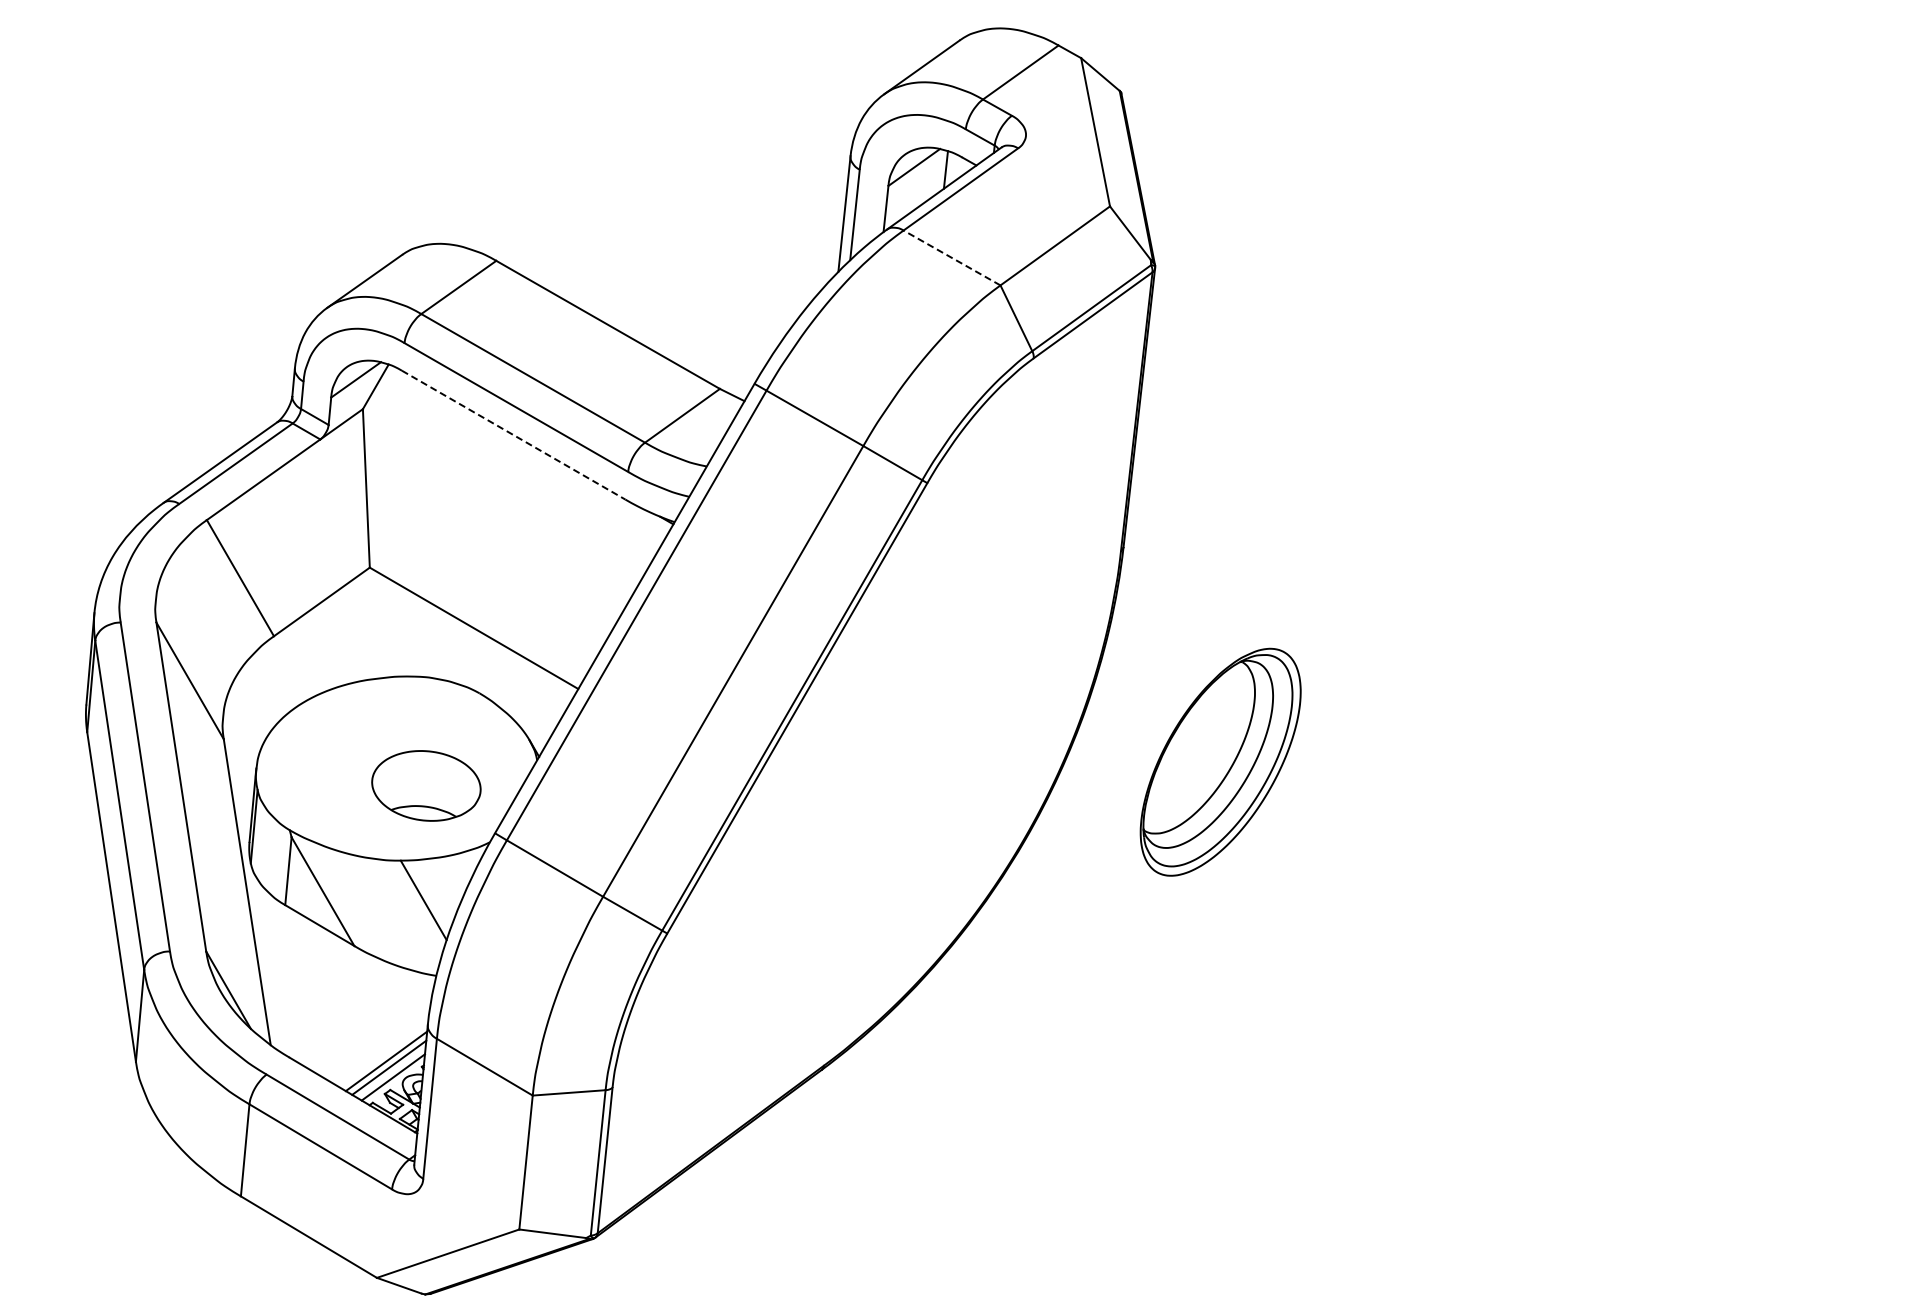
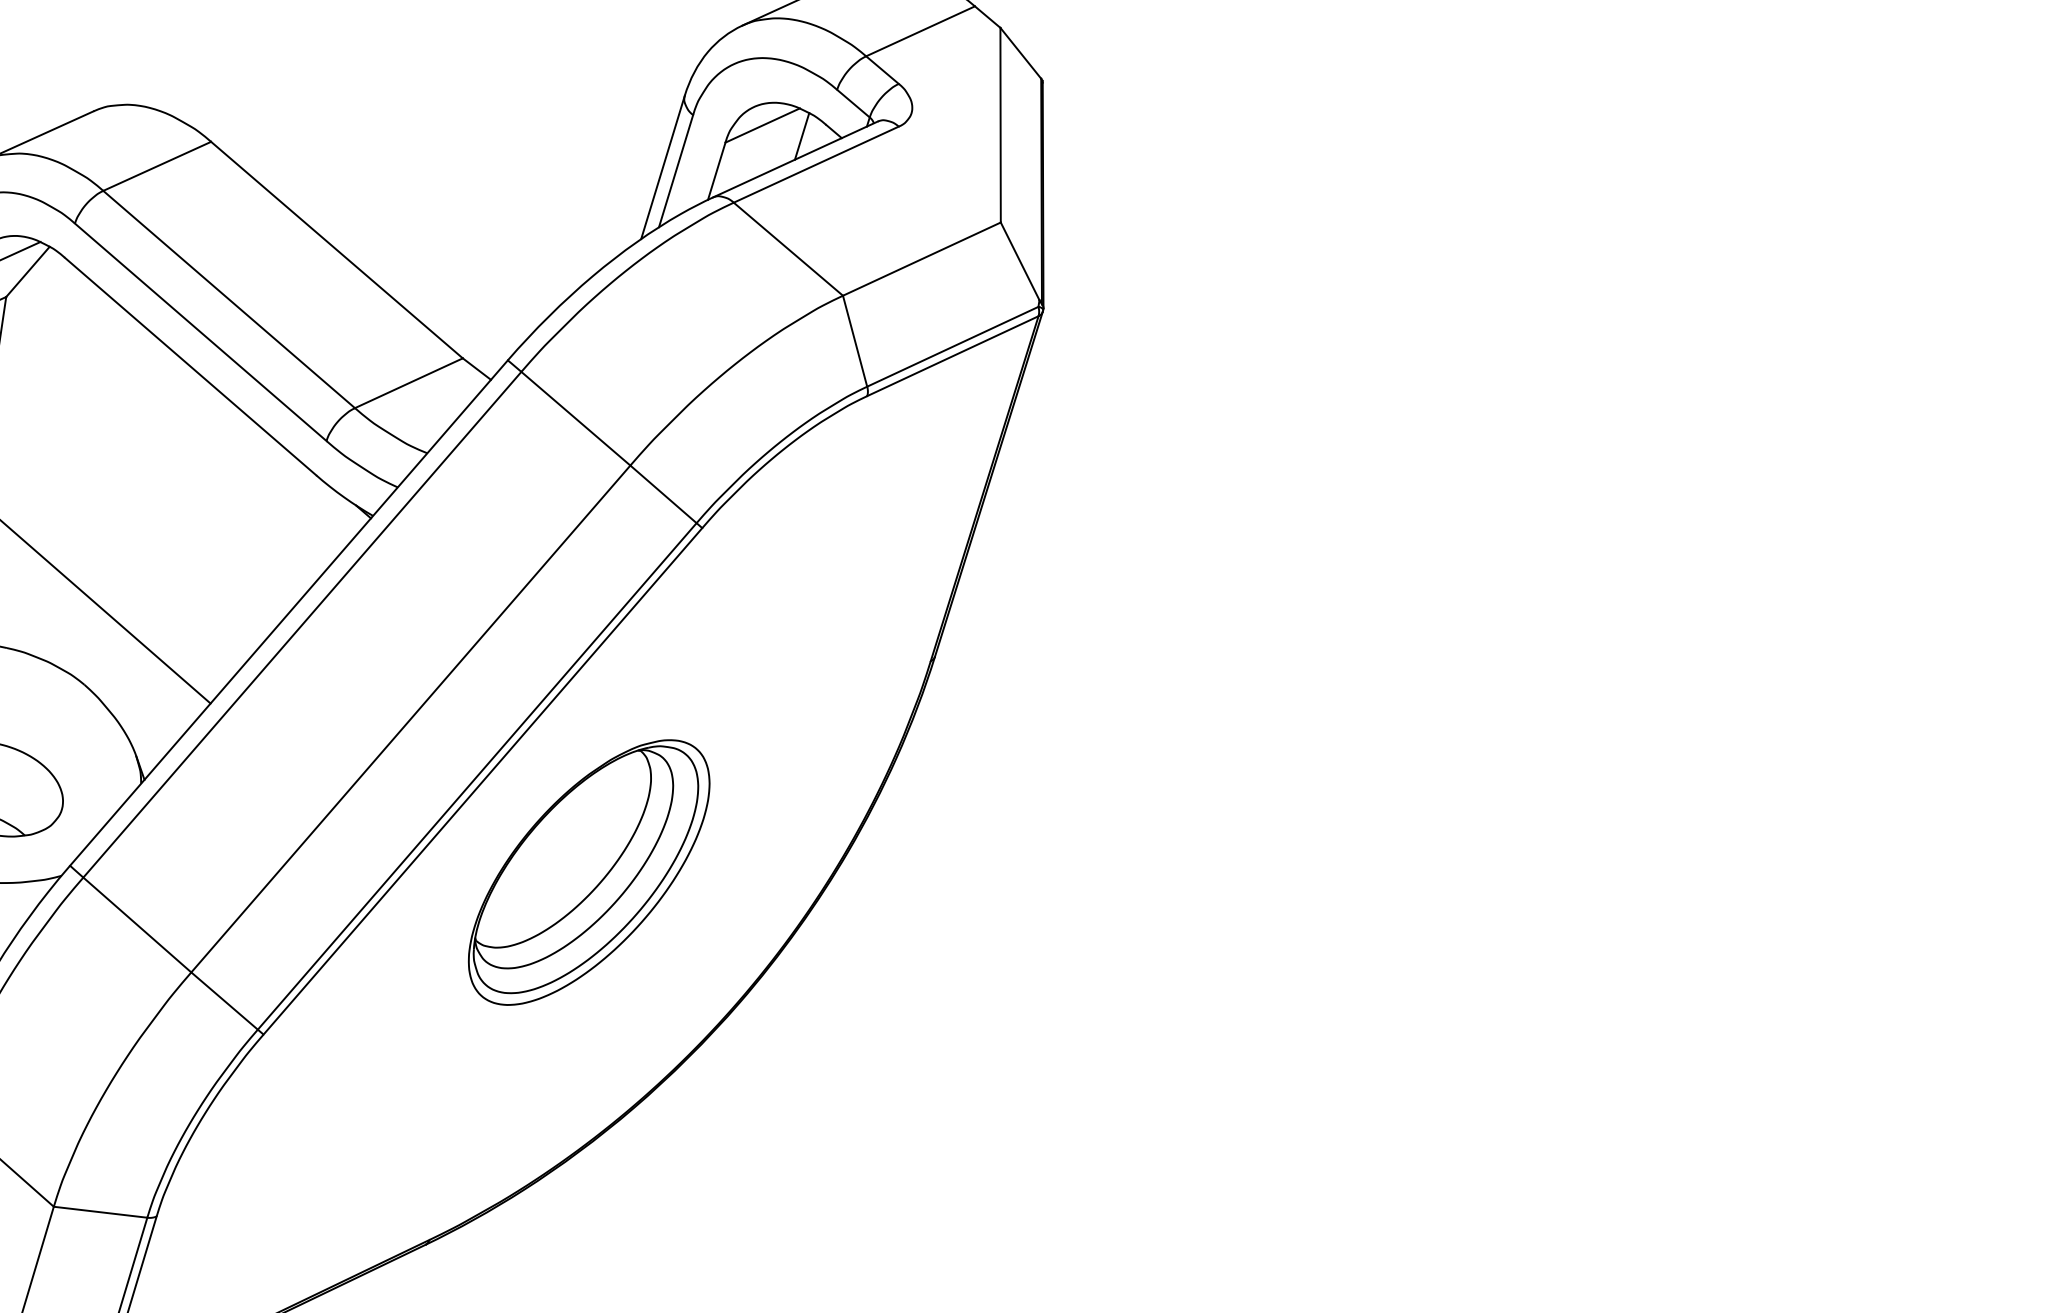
line: (952, 257) -> (789, 248), dashed -> solid
line: (513, 435) -> (190, 366), dashed -> solid
part: (1220, 761) -> (589, 871), moved

